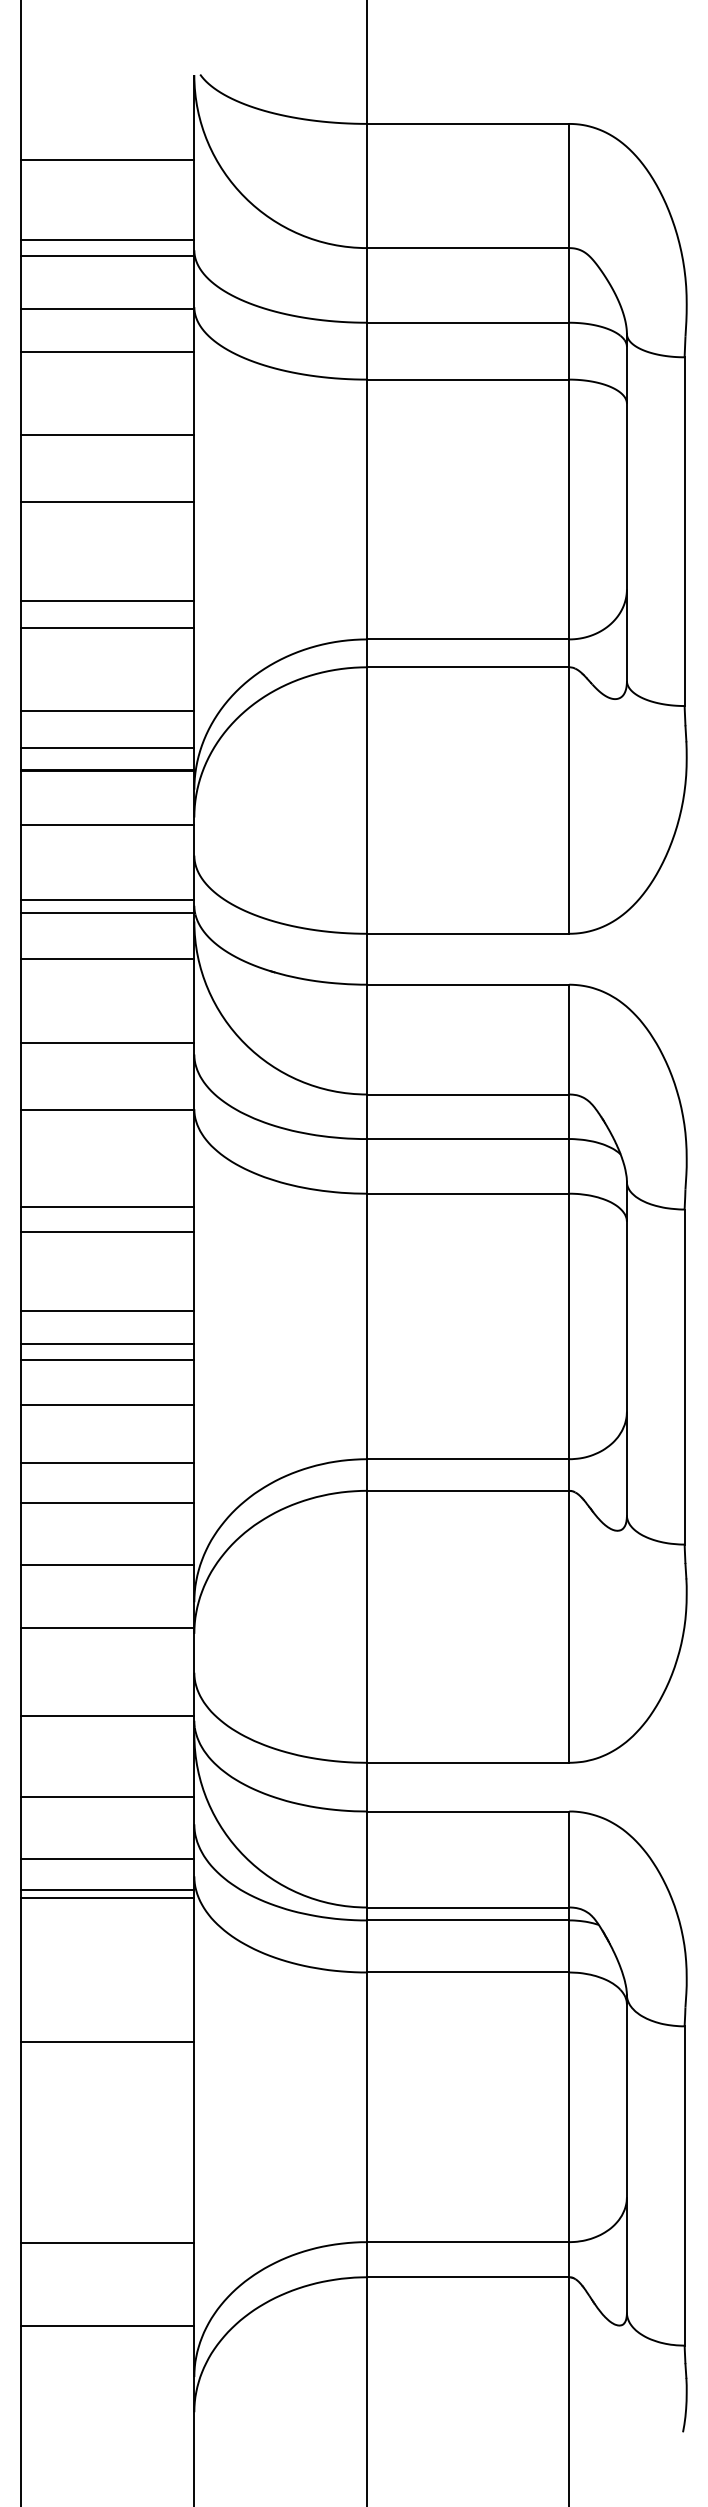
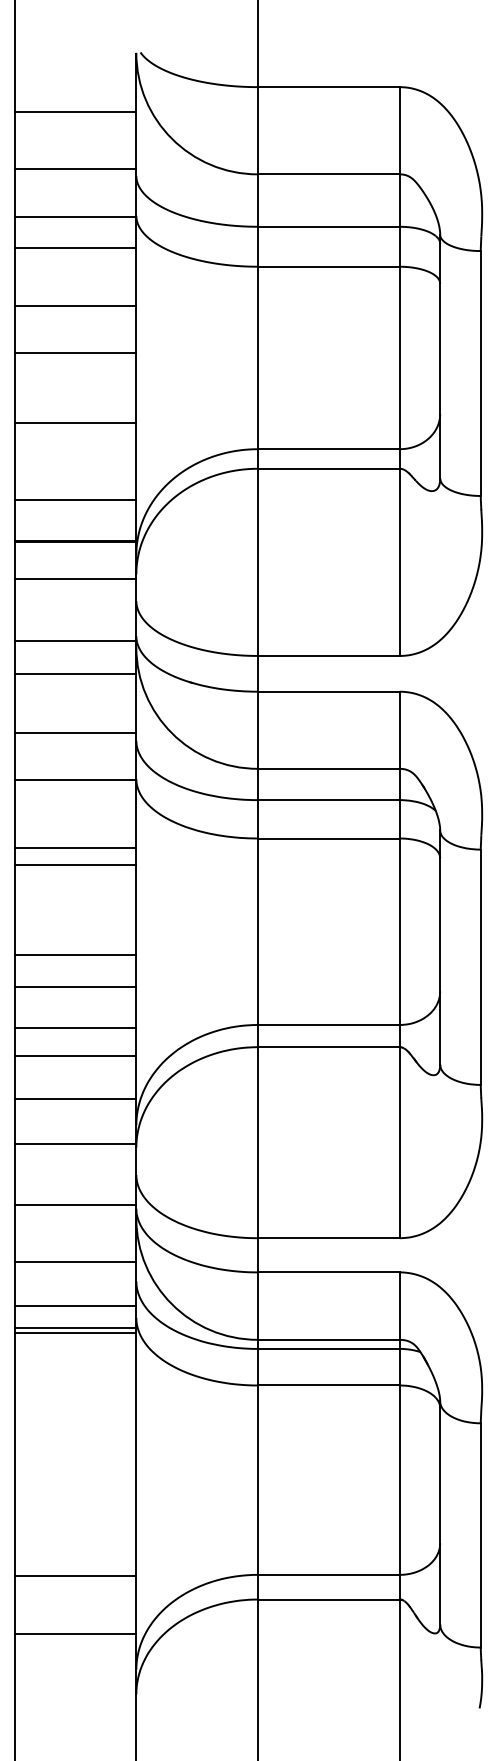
line: (107, 256) -> (75, 180), removed
line: (107, 627) -> (75, 440), removed
line: (107, 748) -> (75, 525), removed
line: (107, 900) -> (75, 632), removed
line: (107, 1310) -> (75, 920), removed
line: (107, 1343) -> (75, 943), removed
line: (107, 2042) -> (75, 1434), removed

